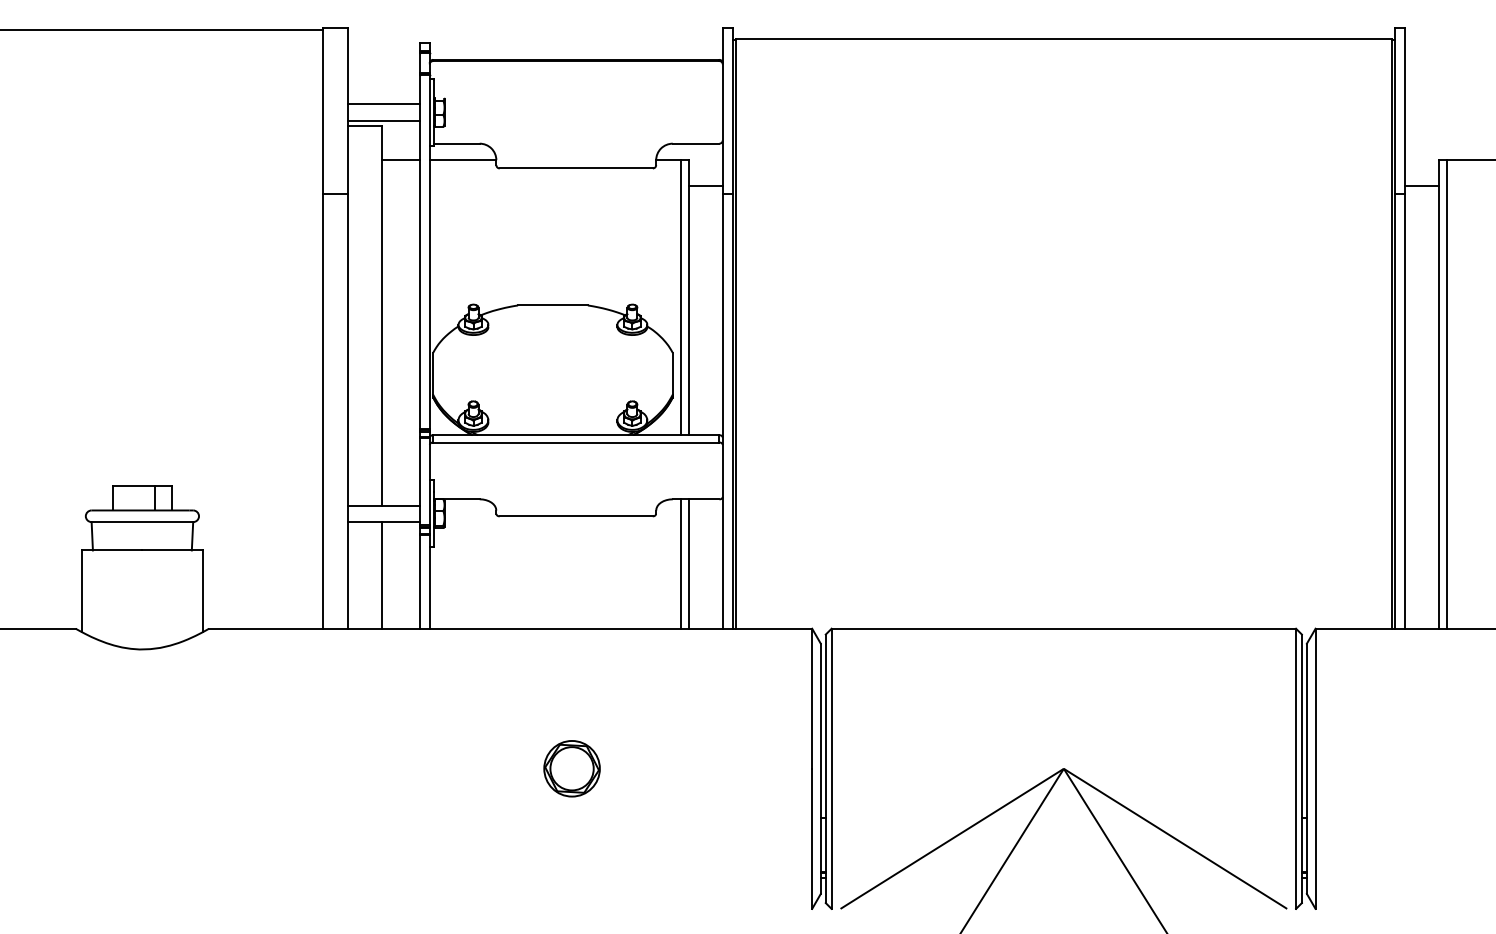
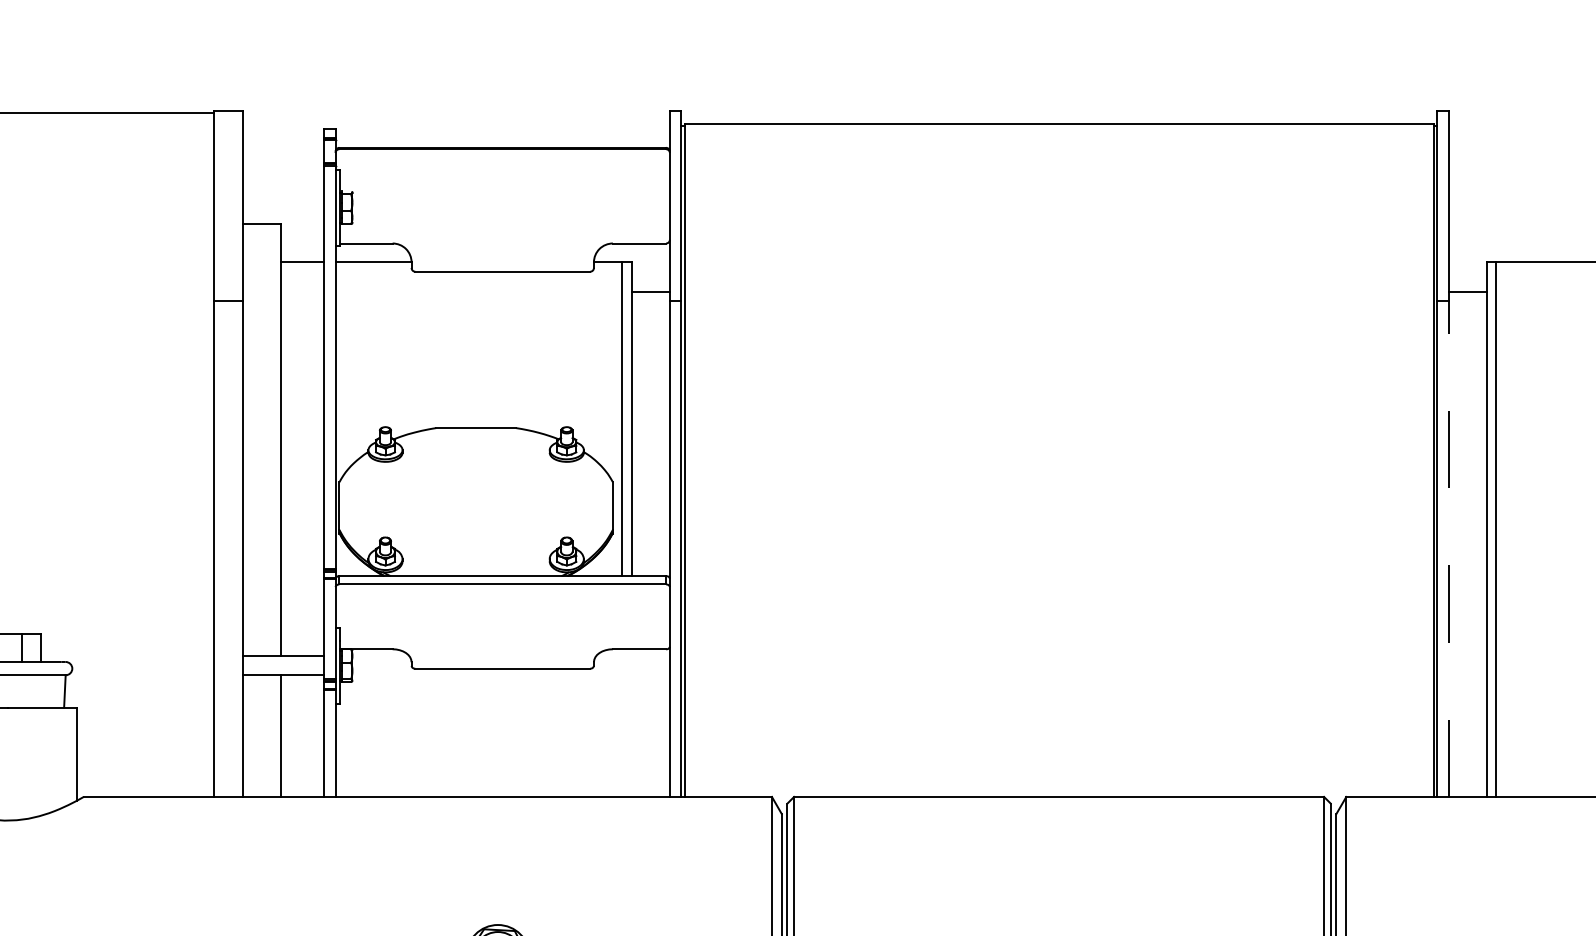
line: (383, 104) -> (282, 198), removed
line: (383, 120) -> (282, 217), removed
line: (1405, 411) -> (1448, 549), solid -> dashed
line: (681, 563) -> (622, 722), removed
line: (689, 563) -> (631, 722), removed

